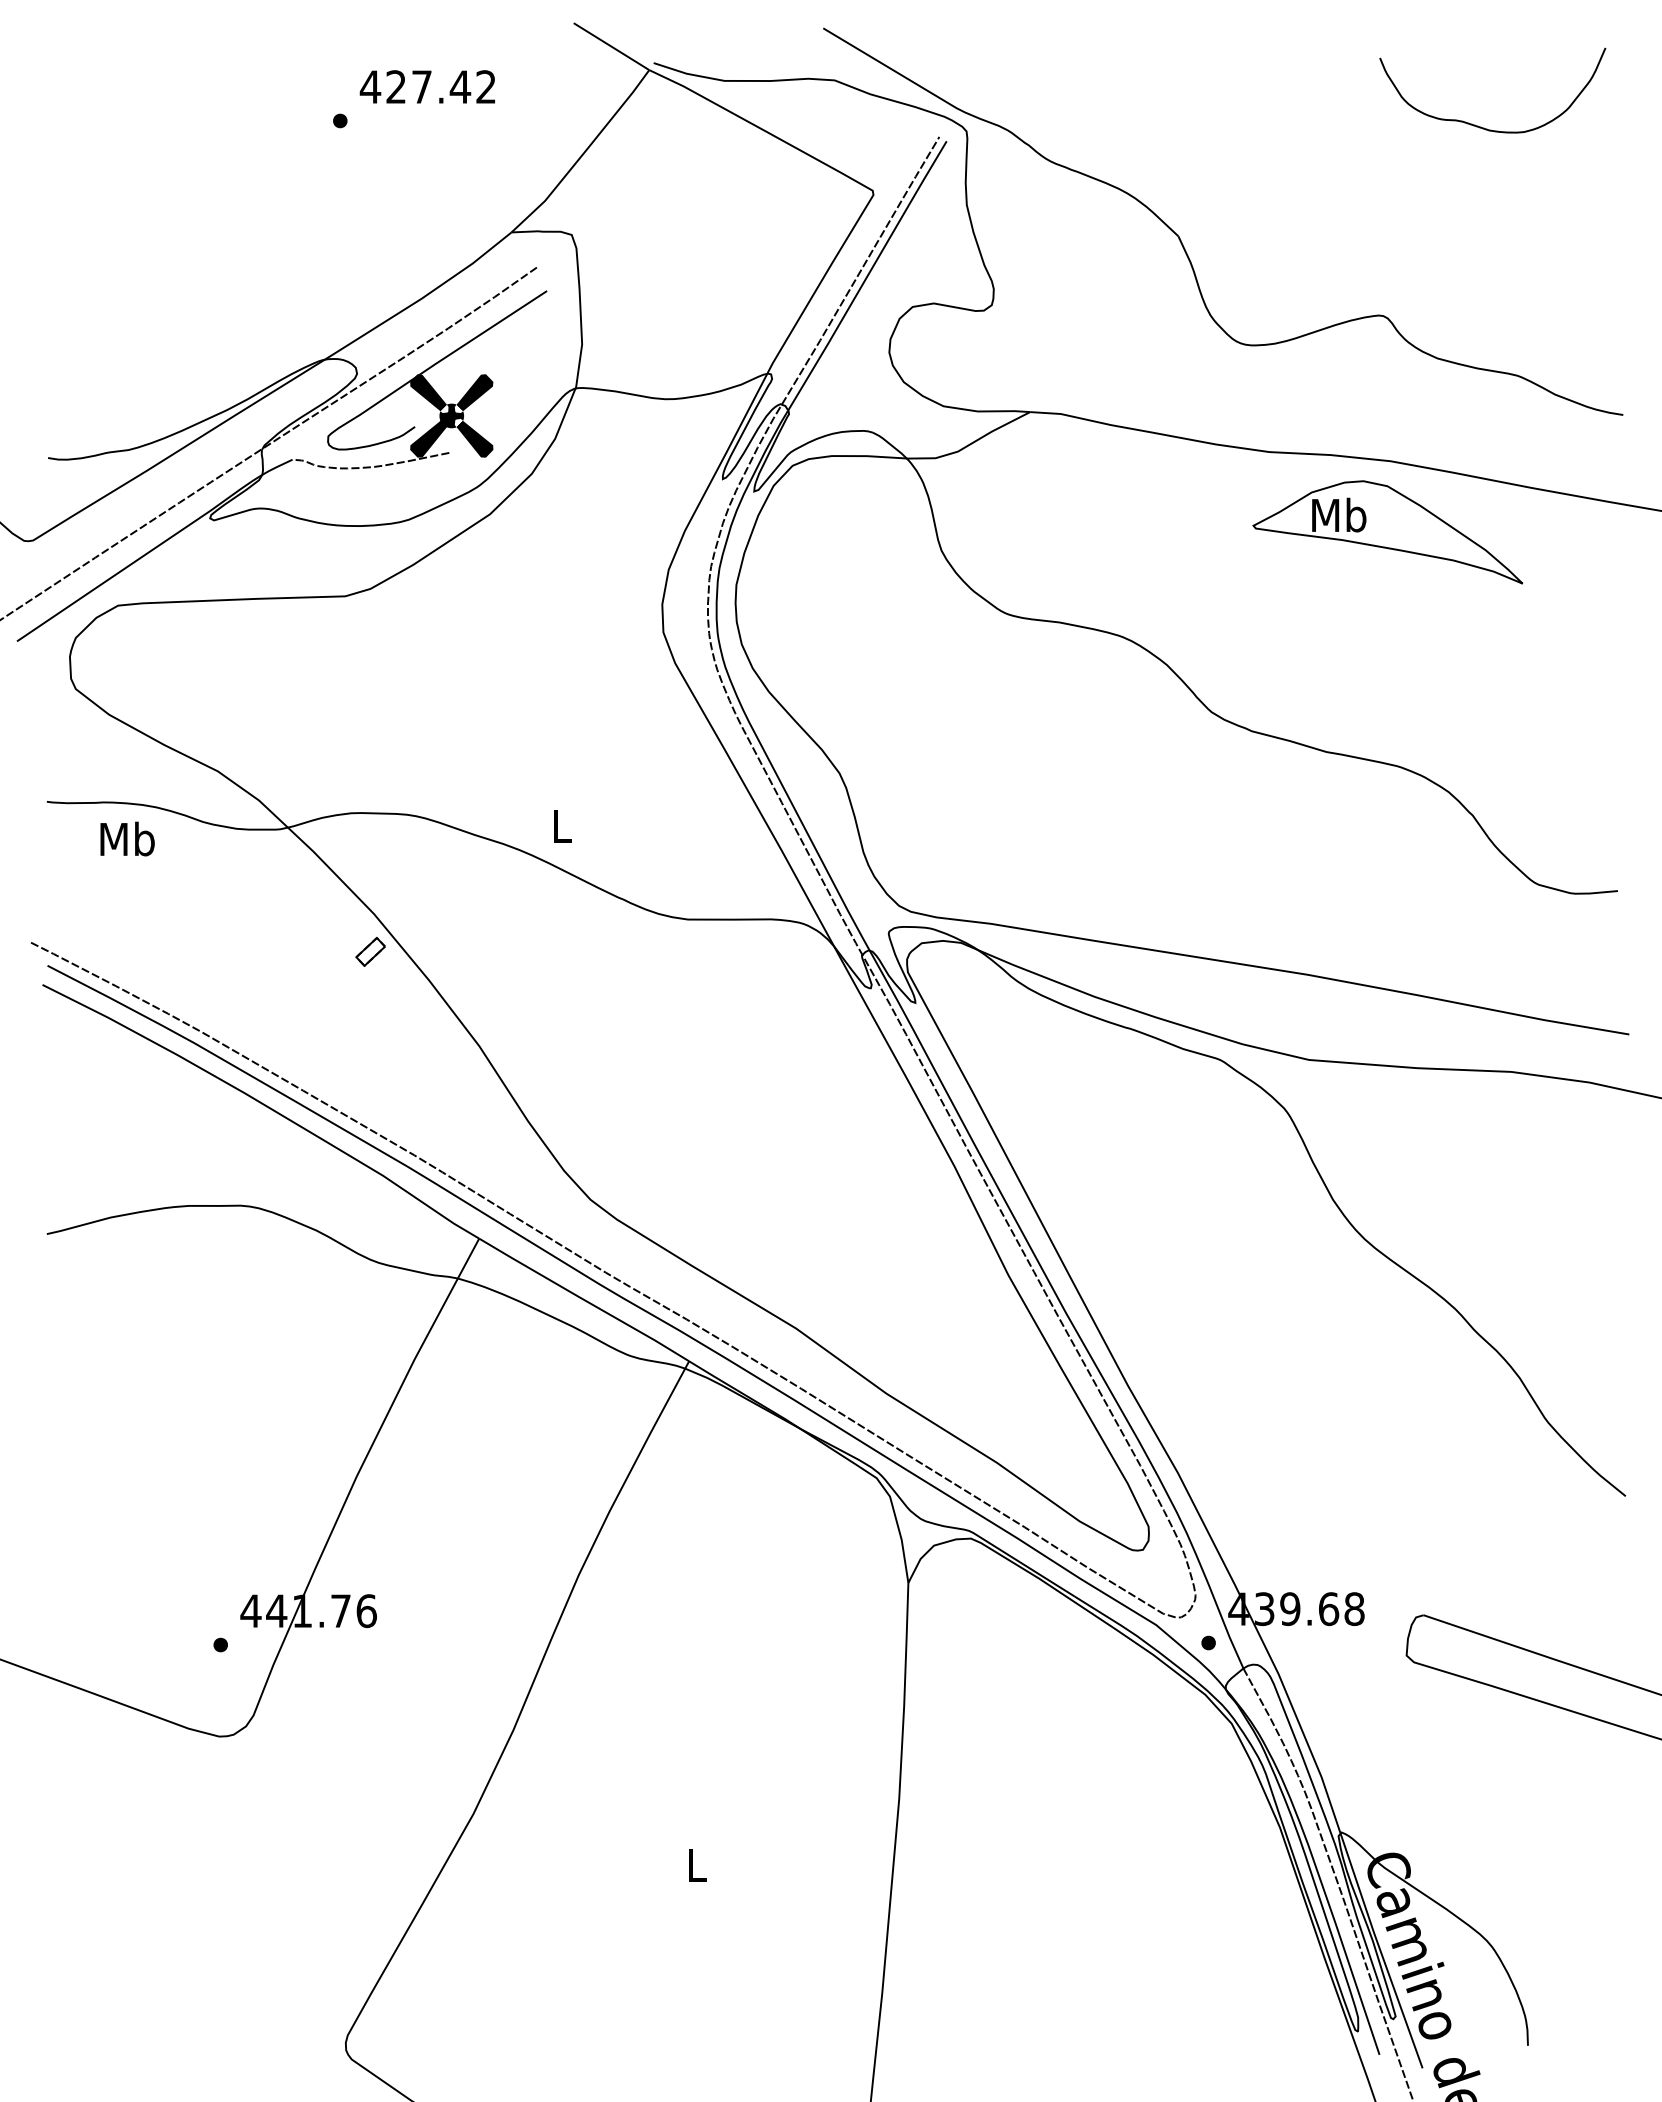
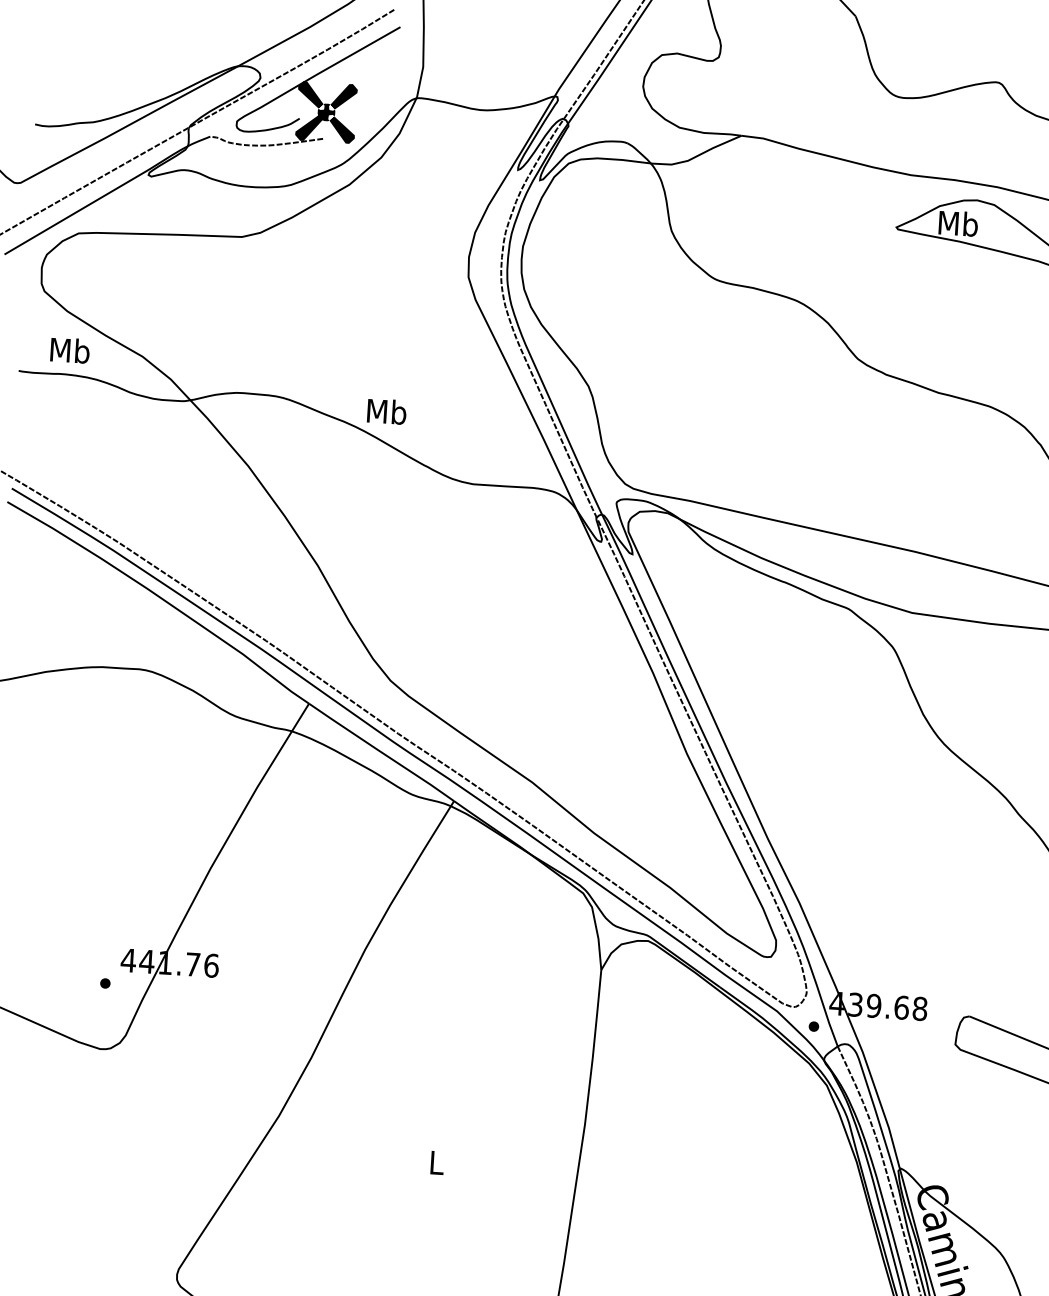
text: (561, 825) -> (386, 411), L -> Mb
text: (127, 838) -> (70, 350), moved
part: (370, 951) -> (244, 492), removed

